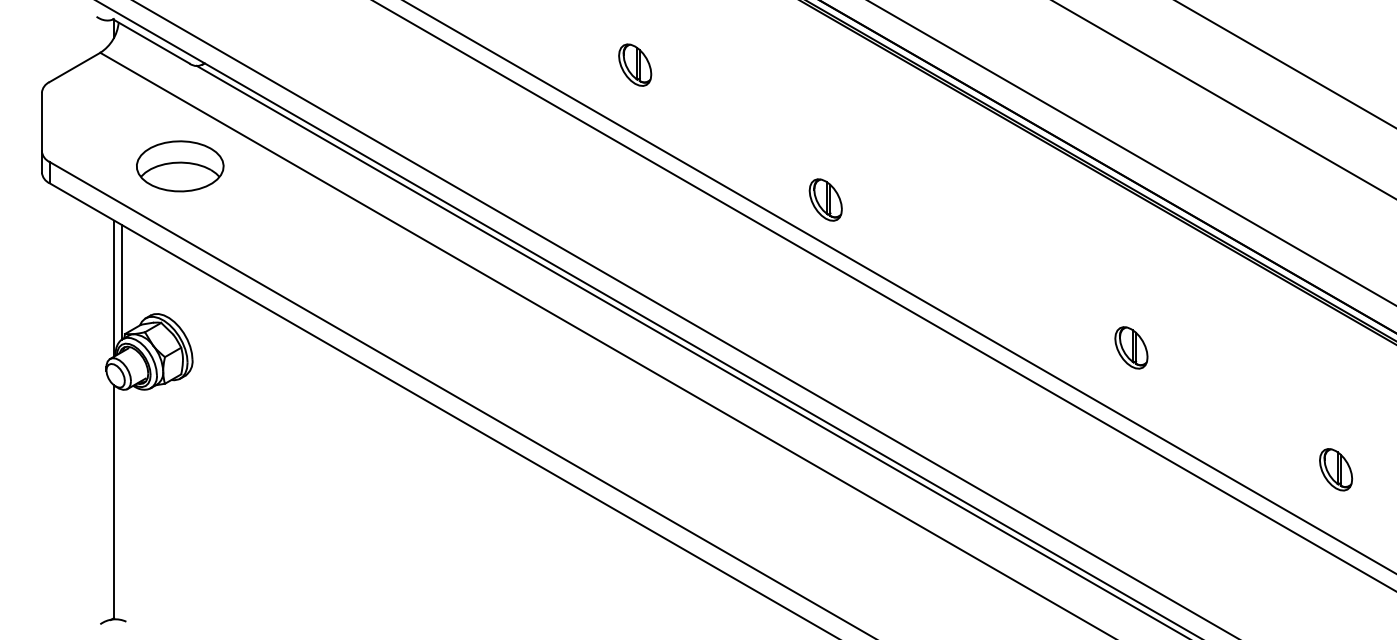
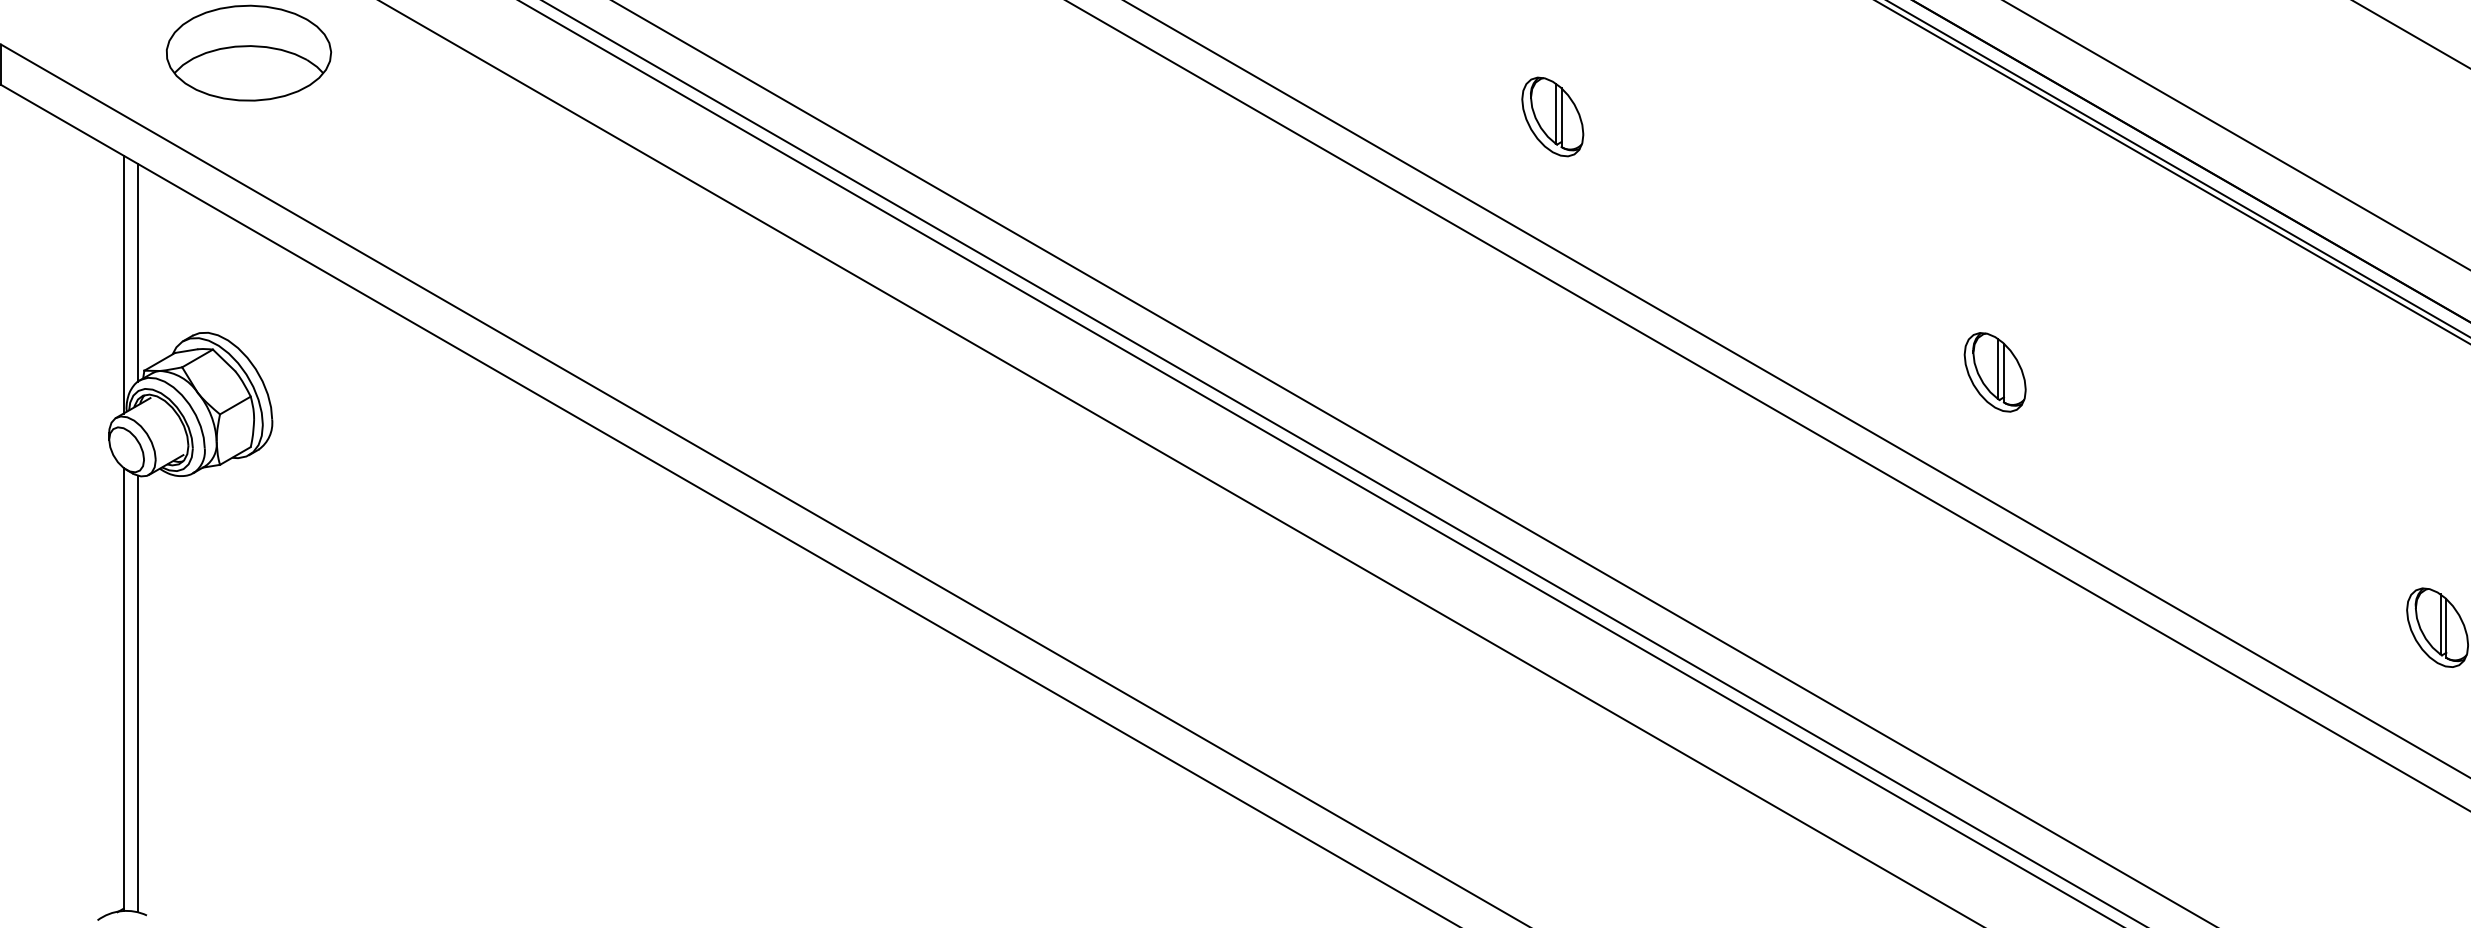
part: (825, 199) -> (1552, 115), moved
part: (1131, 347) -> (1995, 371), moved
line: (121, 504) -> (137, 693), added

